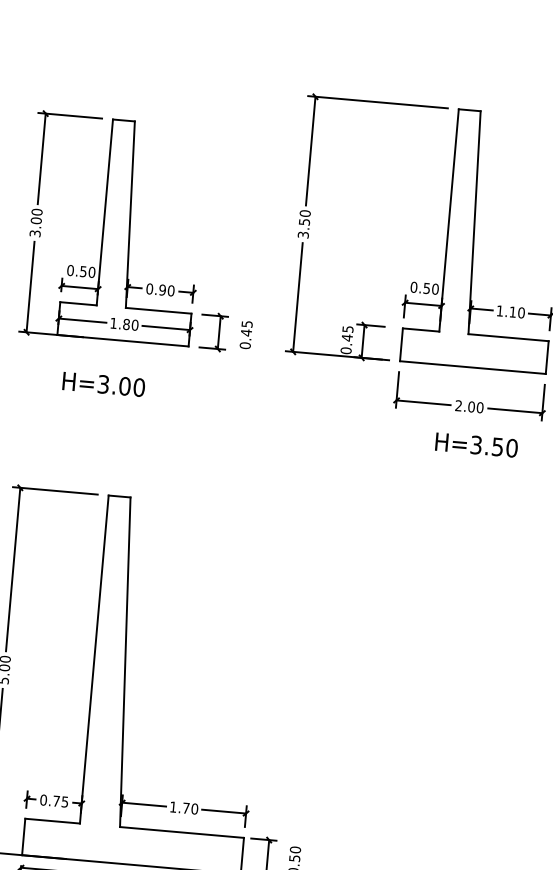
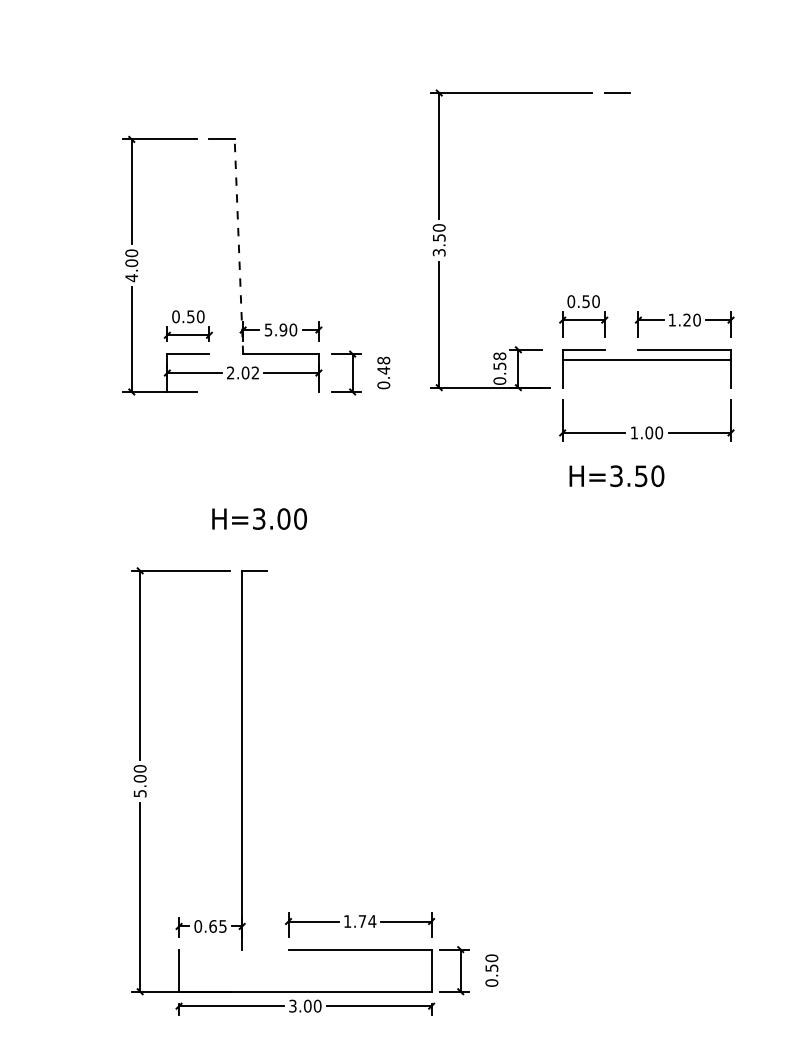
line: (104, 212) -> (209, 246), removed
line: (130, 214) -> (238, 246), solid -> dashed
line: (448, 220) -> (604, 221), removed
line: (474, 222) -> (634, 221), removed
text: (34, 234) -> (131, 278), 3.00 -> 4.00
text: (149, 288) -> (268, 329), 0.90 -> 5.90
text: (512, 311) -> (686, 319), 1.10 -> 1.20
text: (124, 323) -> (243, 372), 1.80 -> 2.02
text: (246, 324) -> (383, 360), 0.45 -> 0.48
text: (347, 333) -> (499, 361), 0.45 -> 0.58
line: (122, 340) -> (242, 391), removed
line: (472, 367) -> (646, 359), moved
text: (103, 384) -> (259, 518), moved
text: (457, 405) -> (633, 432), 2.00 -> 1.00
text: (476, 445) -> (616, 476), moved
line: (124, 661) -> (277, 759), removed
text: (56, 801) -> (212, 926), 0.75 -> 0.65
text: (194, 809) -> (372, 921), 1.70 -> 1.74
line: (52, 821) -> (210, 949), removed

